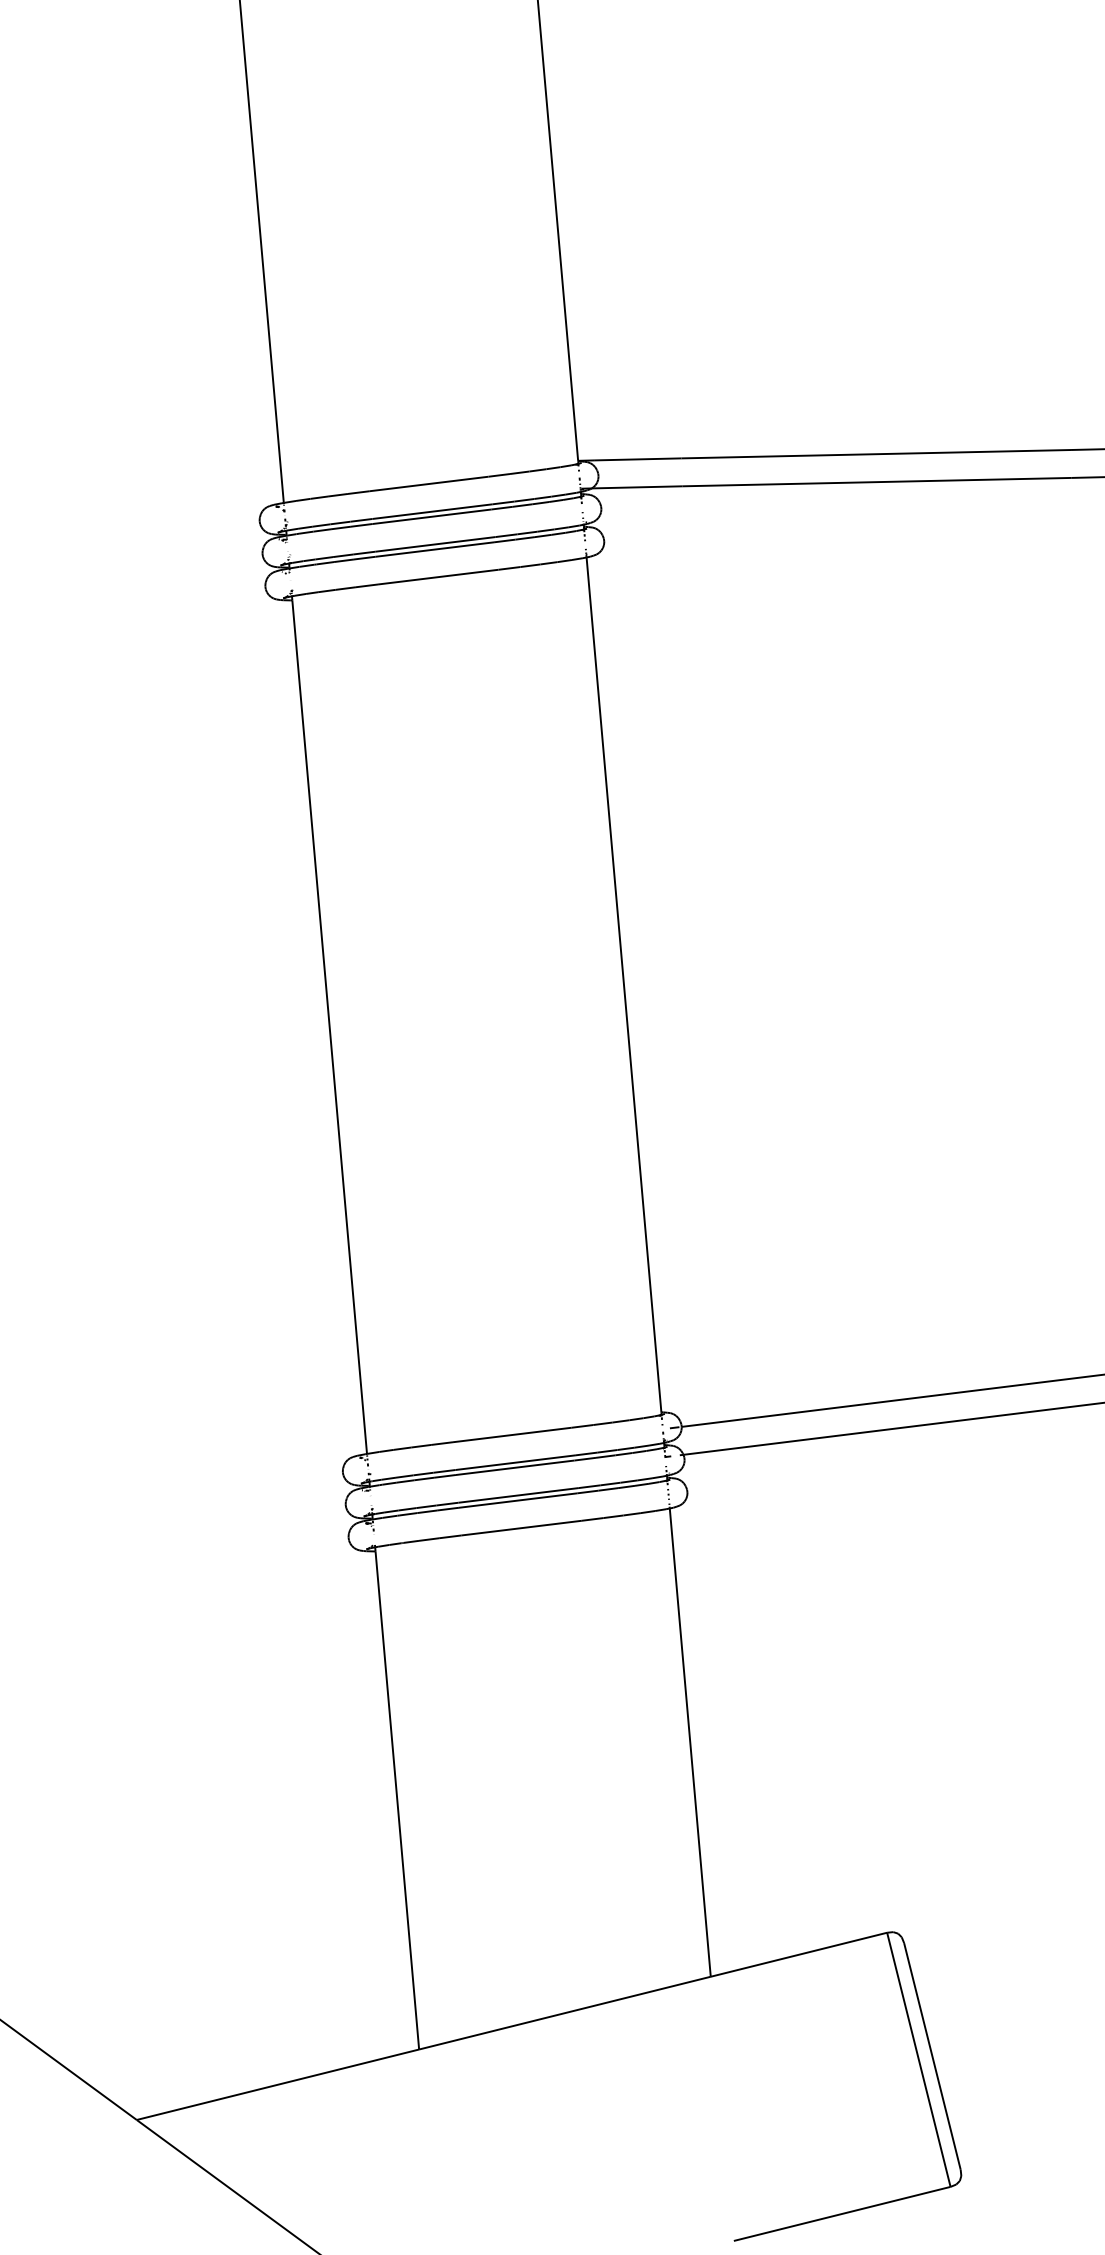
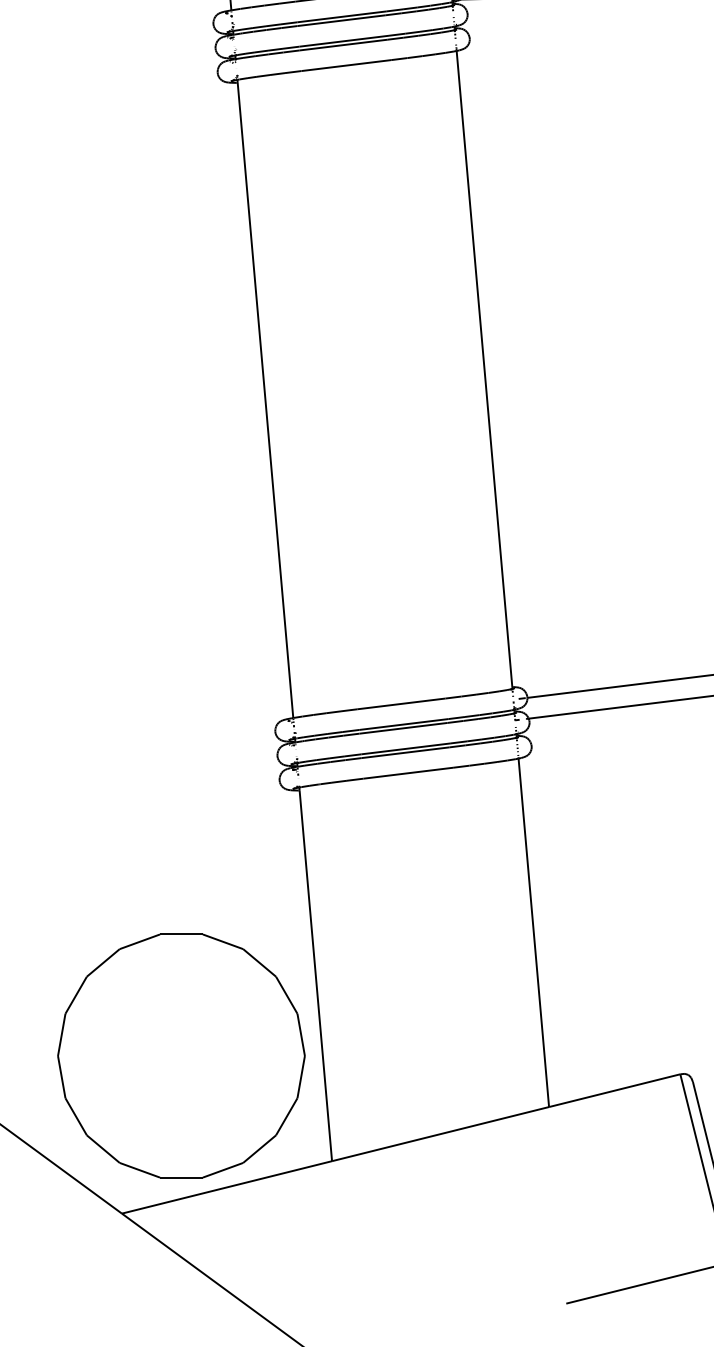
part: (216, 1908) -> (181, 1056), added

